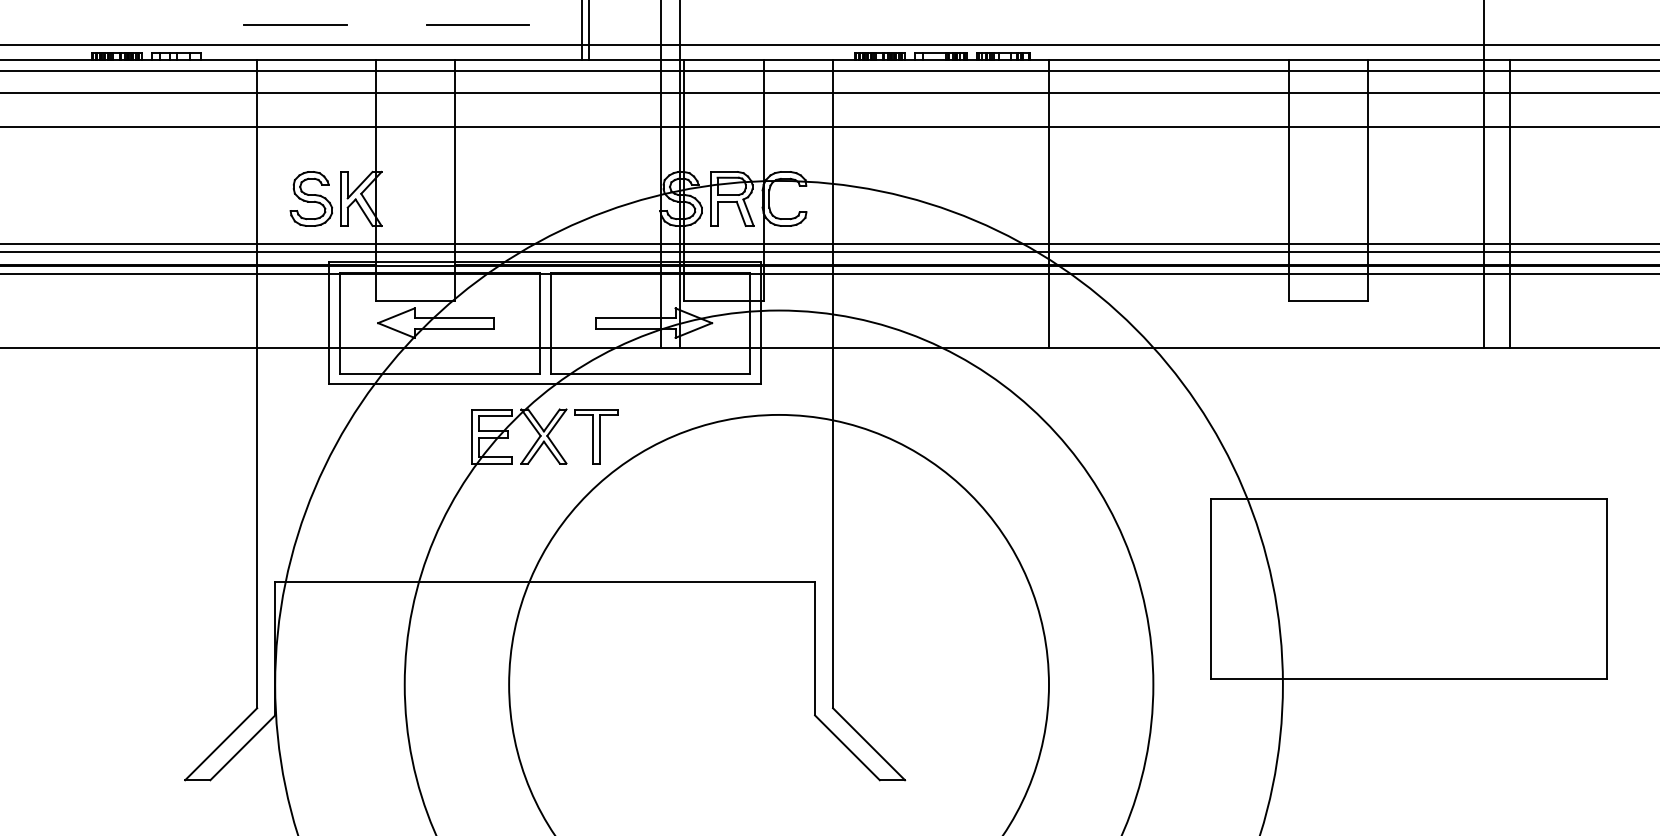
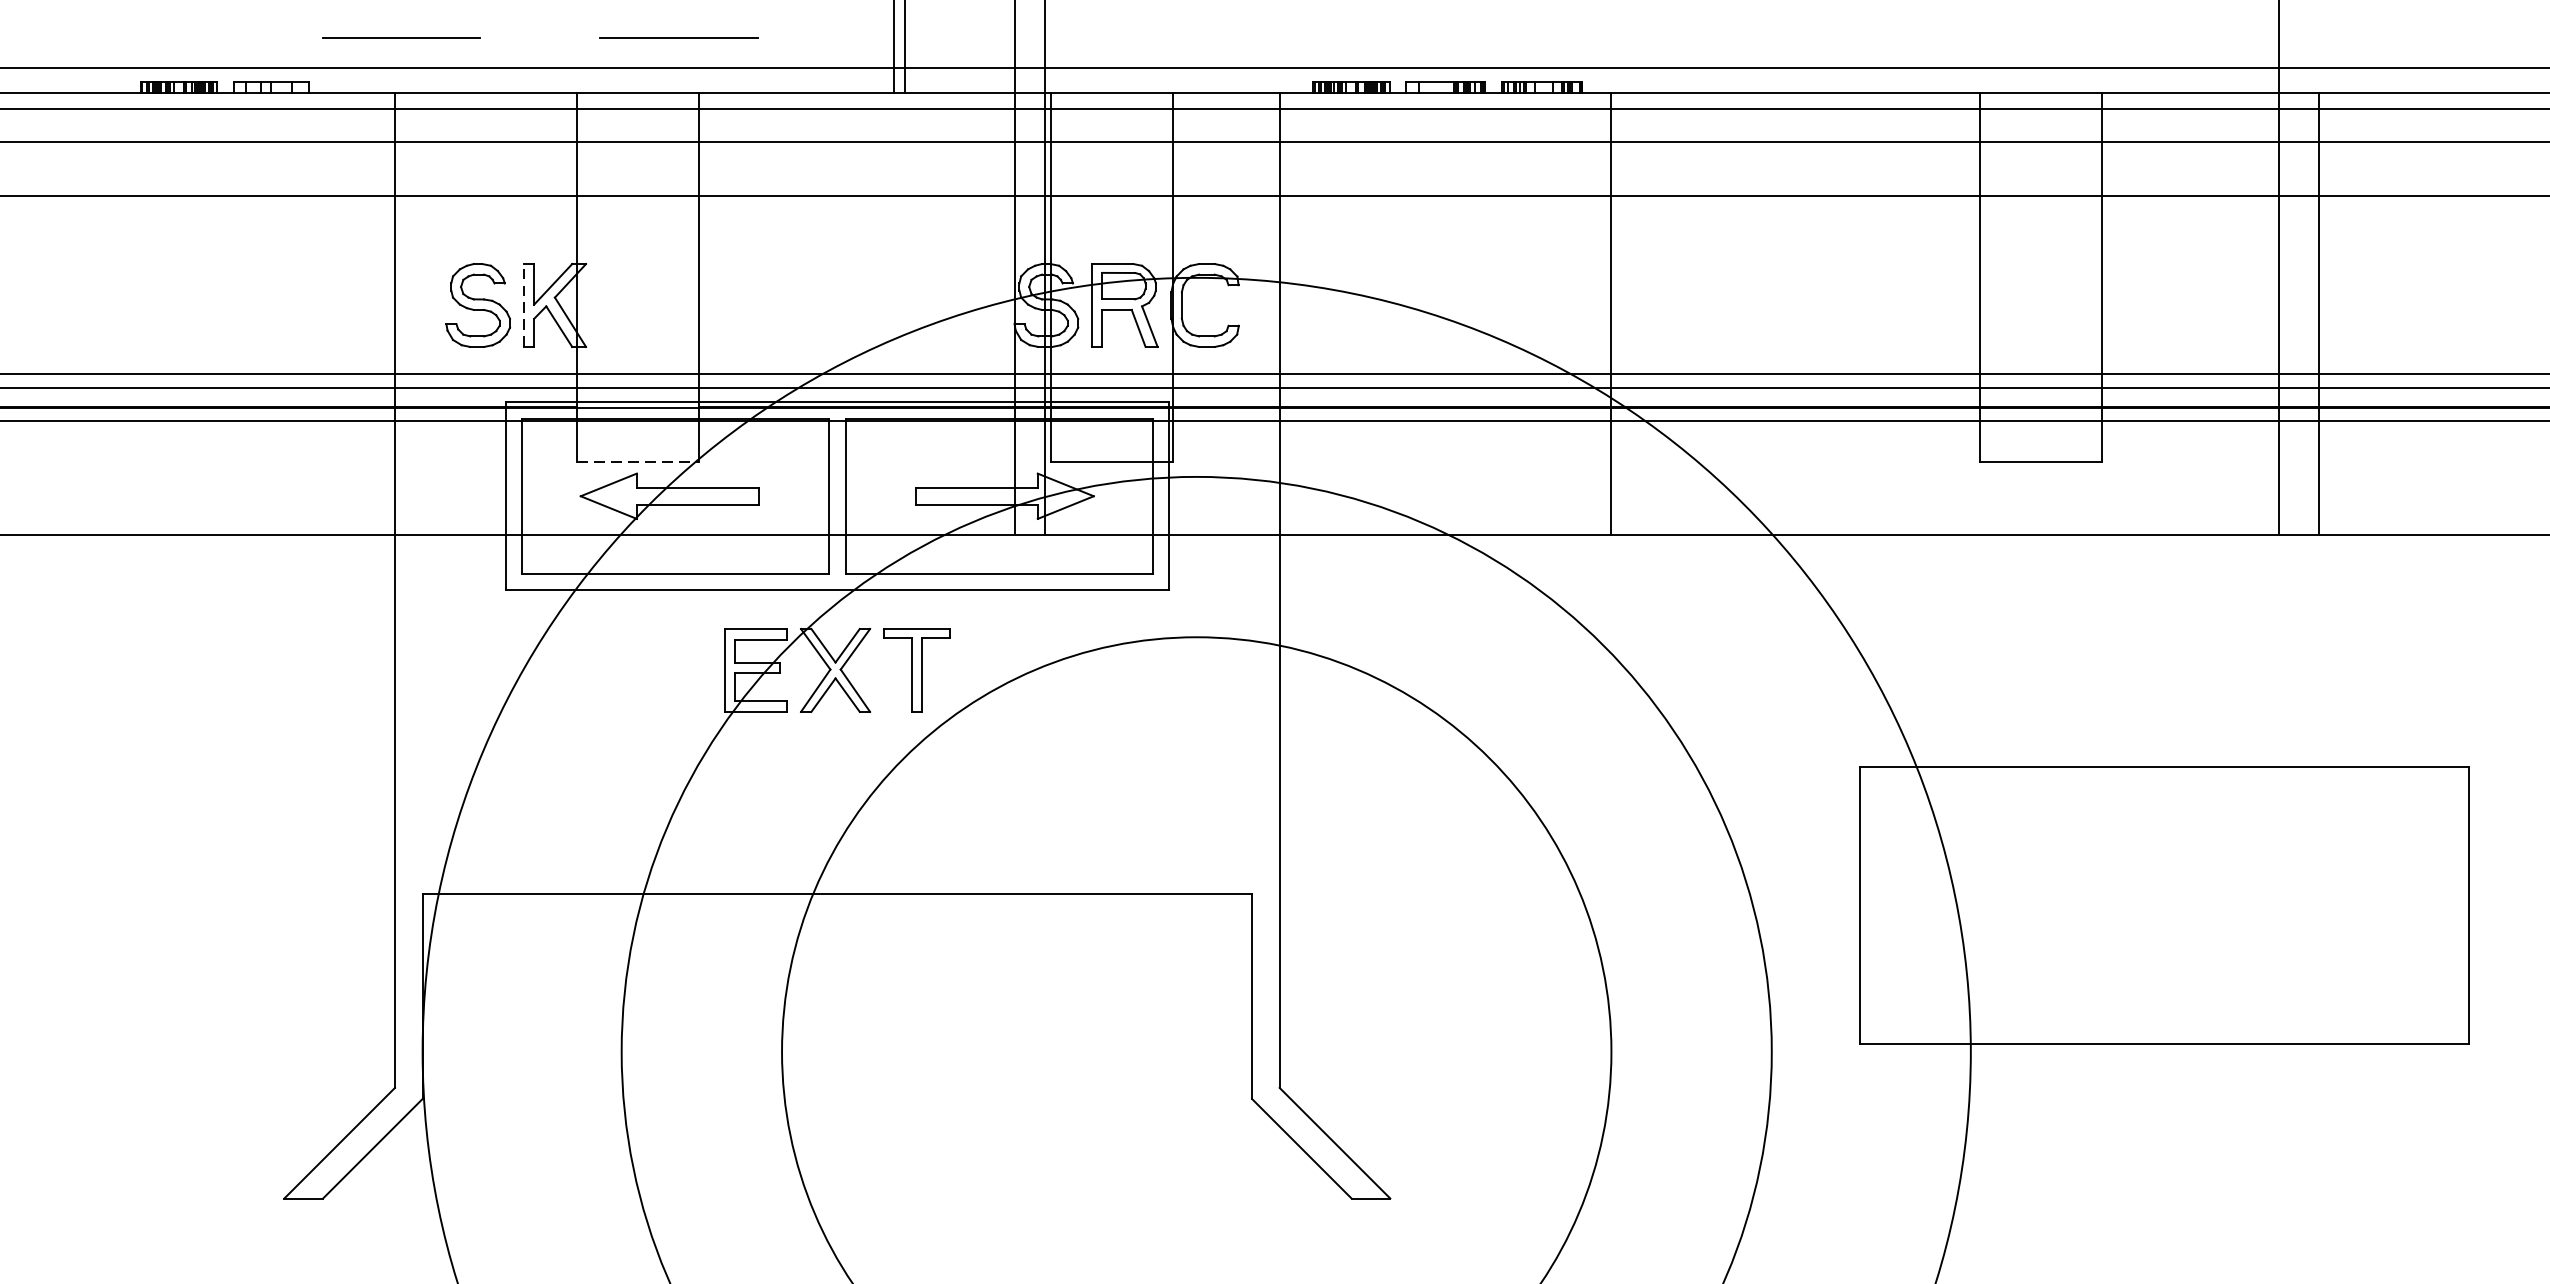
line: (295, 24) -> (401, 37), moved
line: (477, 24) -> (678, 37), moved
line: (341, 198) -> (524, 304), solid -> dashed
line: (415, 300) -> (638, 461), solid -> dashed

